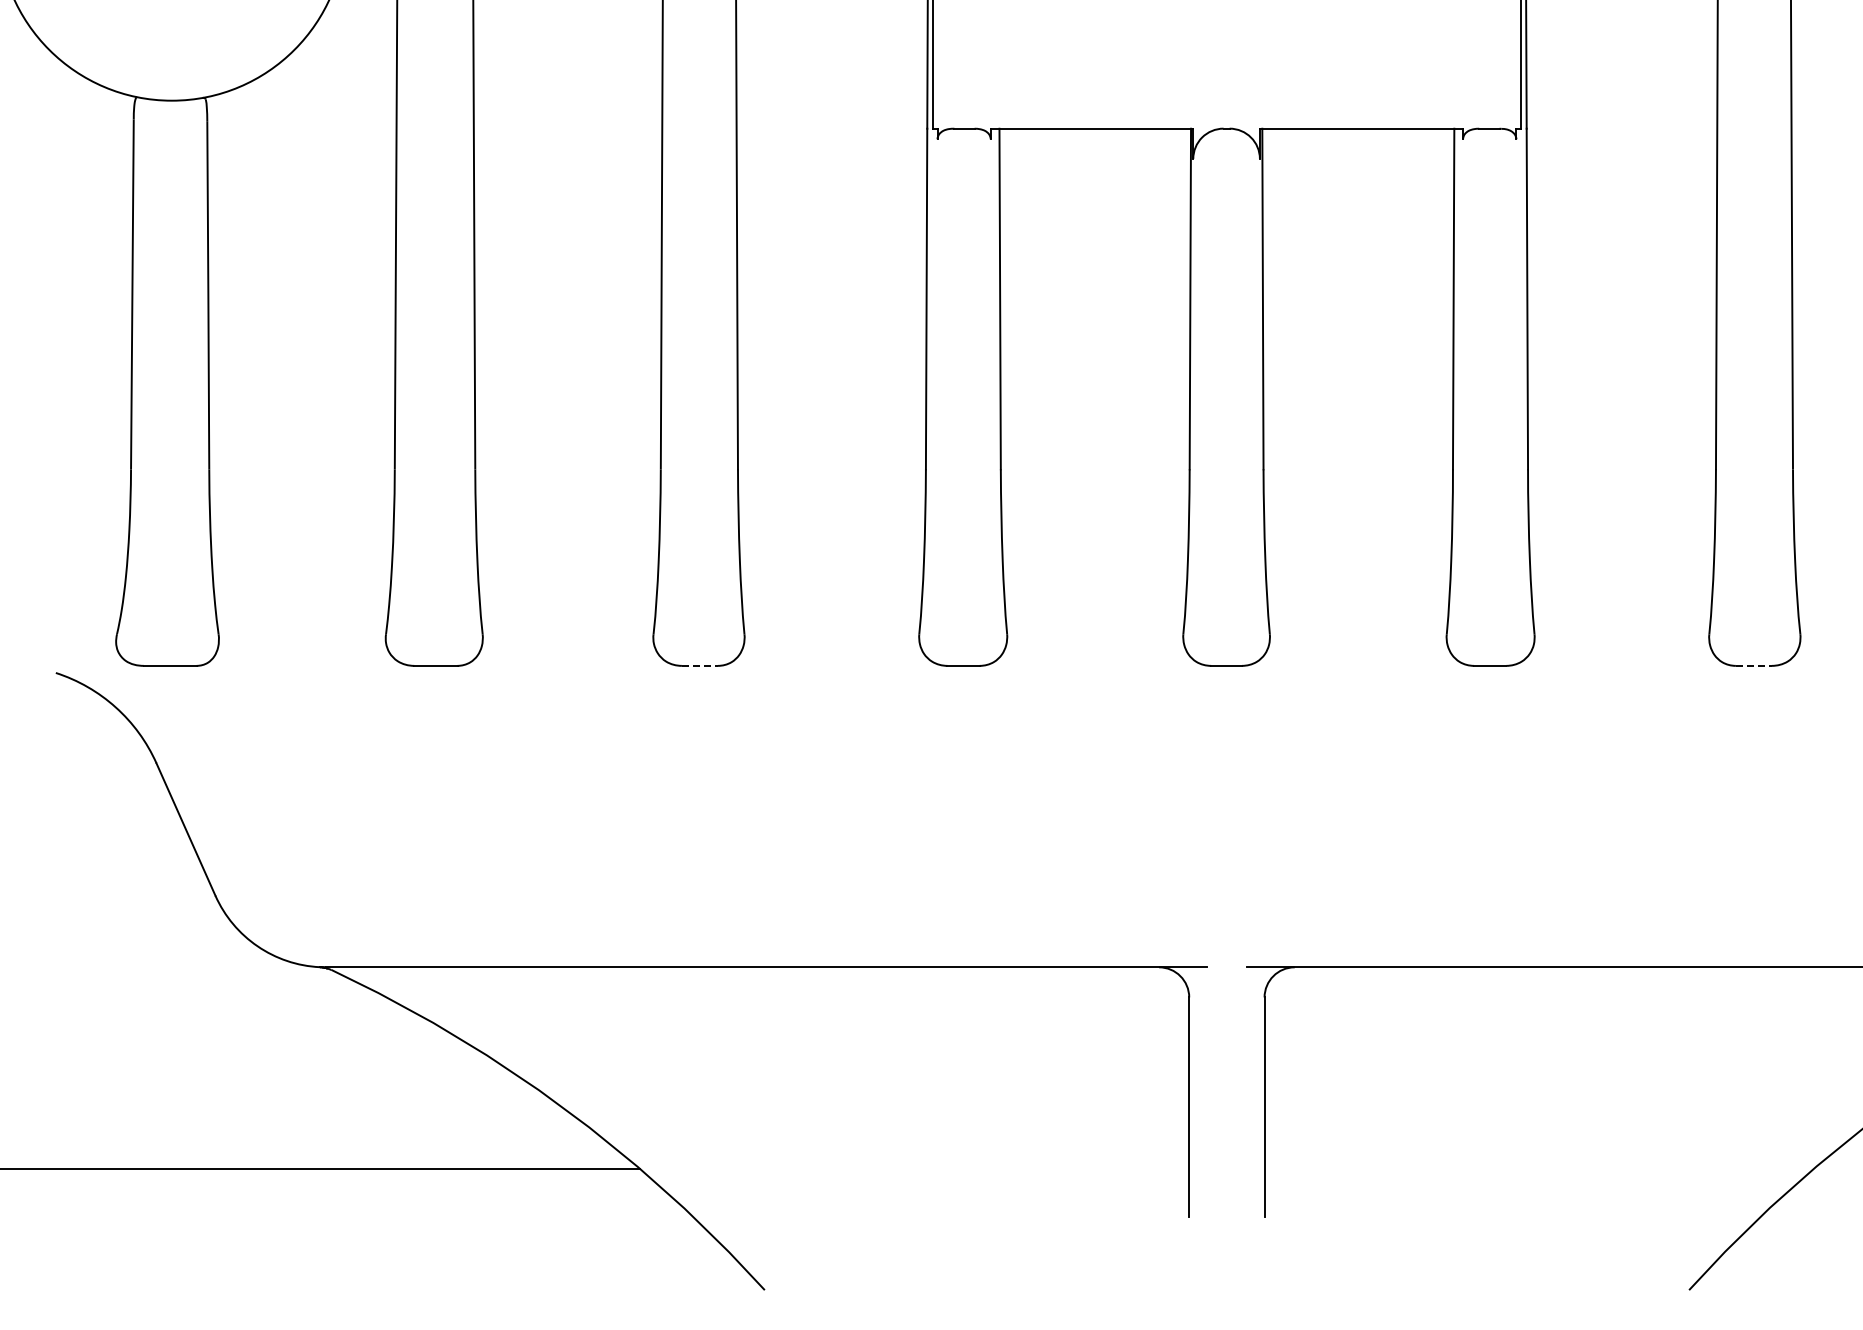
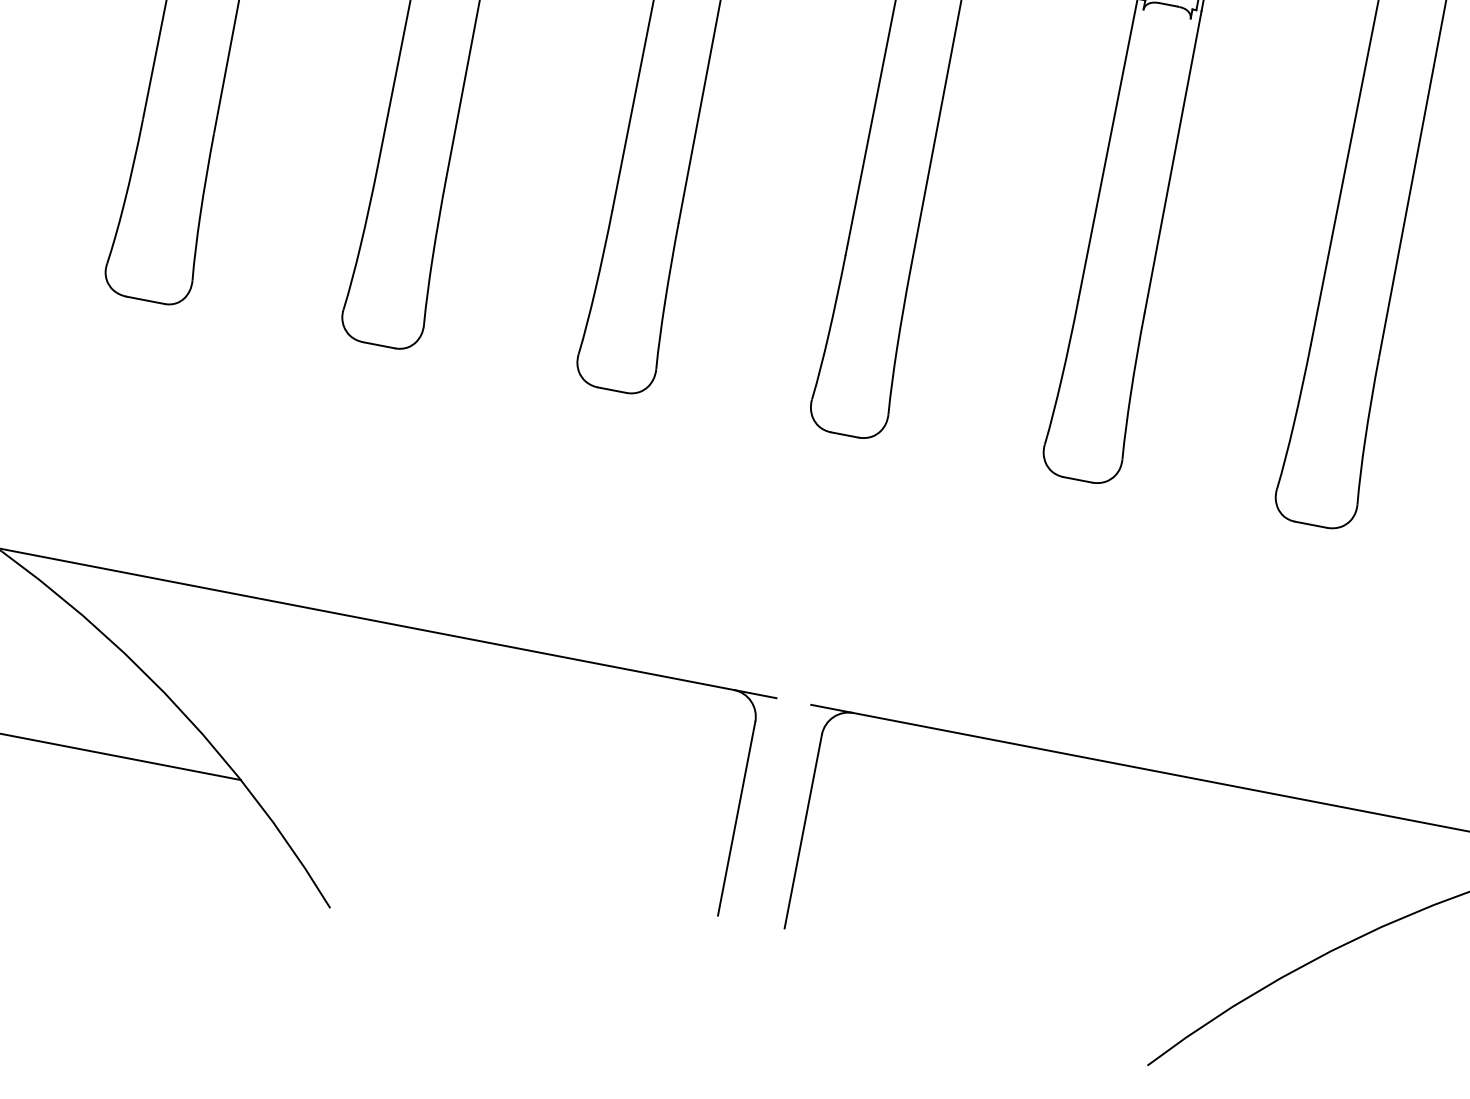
line: (700, 665) -> (379, 345), dashed -> solid
line: (1754, 665) -> (1311, 524), dashed -> solid

